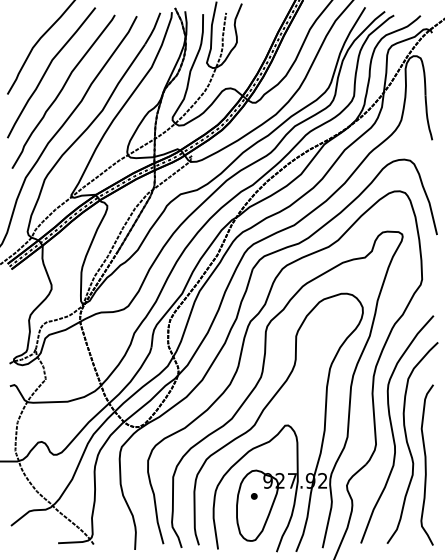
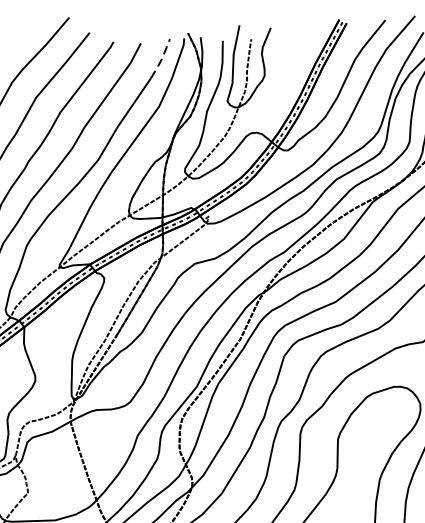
line: (153, 29) -> (161, 59), solid -> dashed

